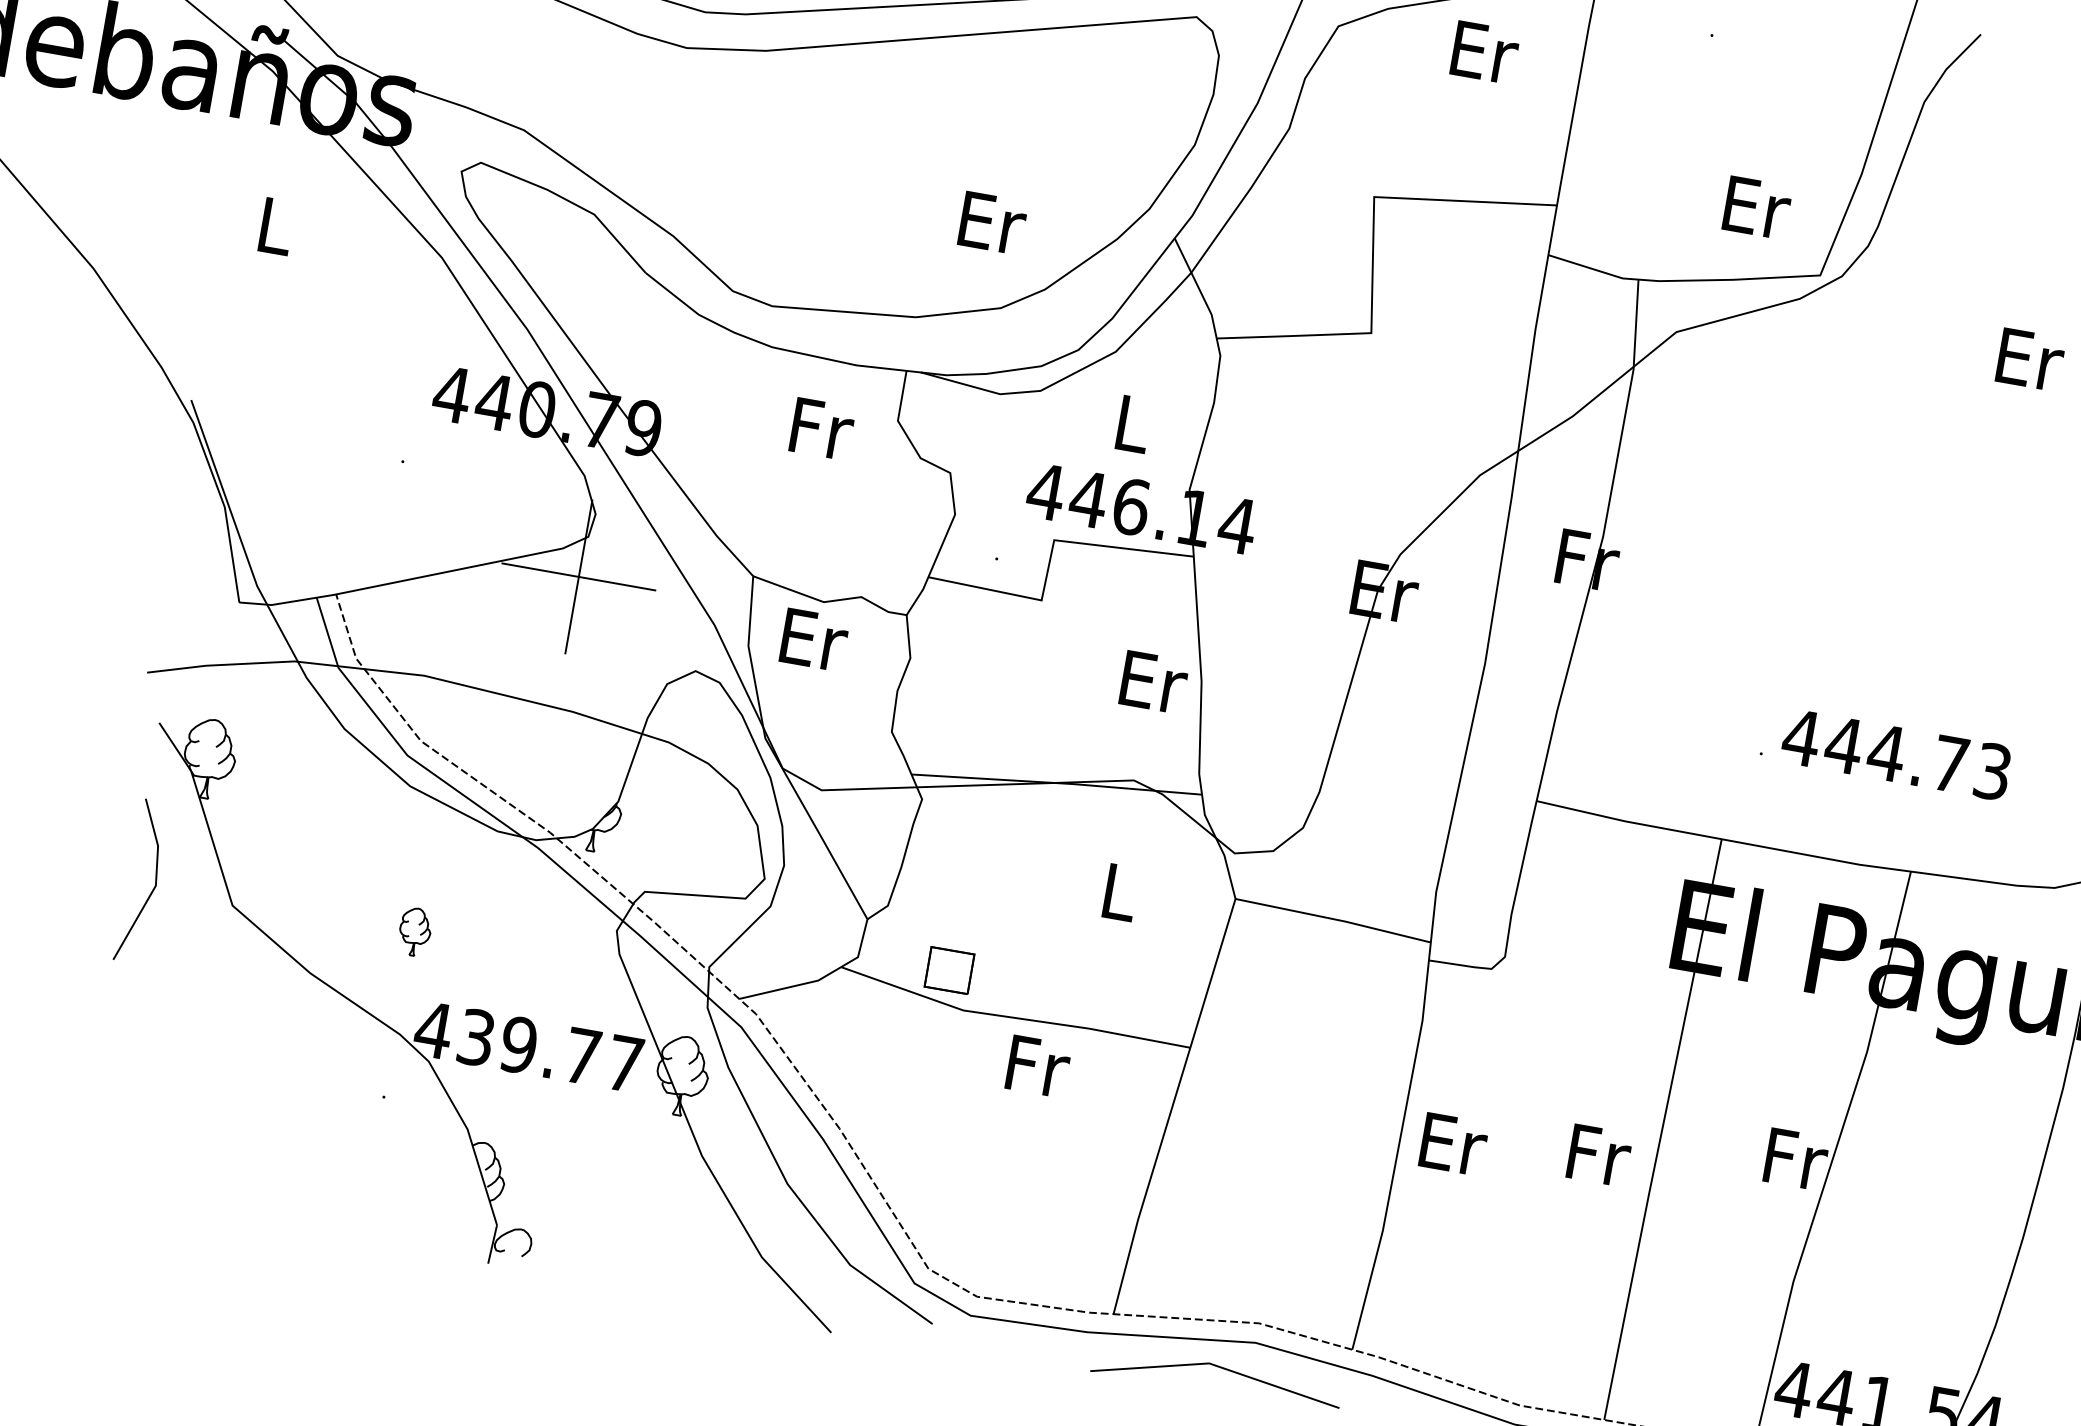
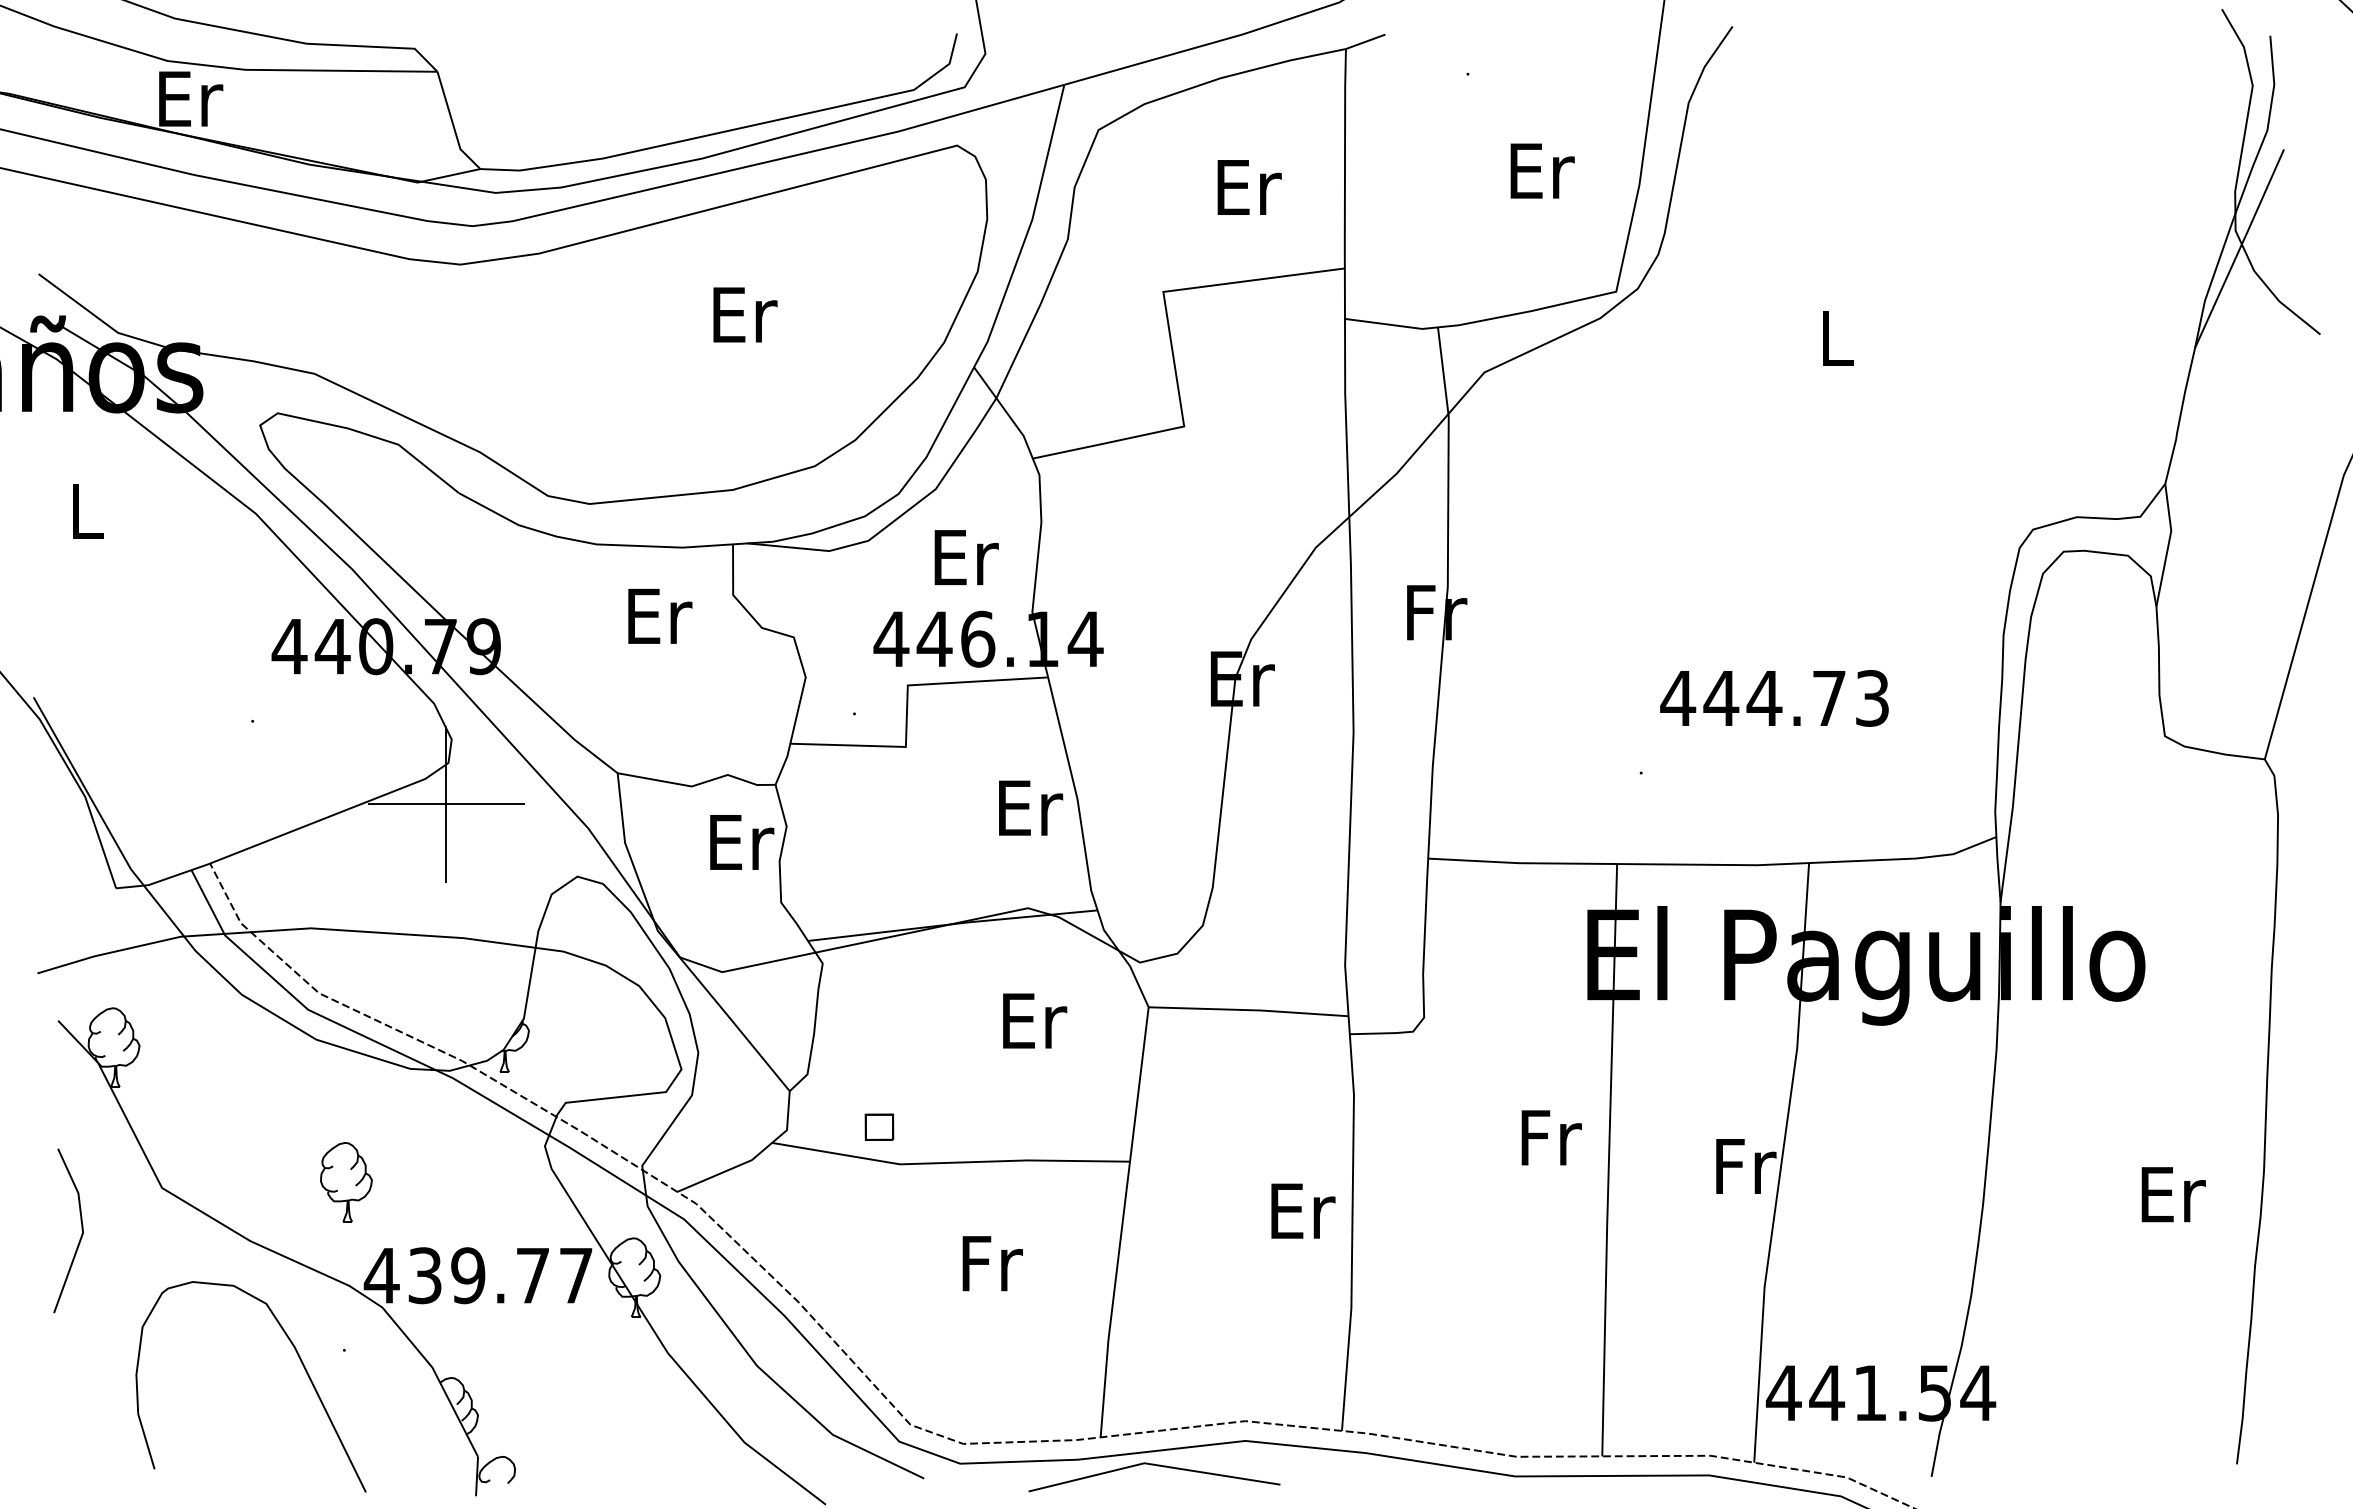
text: (1485, 52) -> (1249, 187), moved
text: (1757, 207) -> (1542, 170), moved
text: (993, 222) -> (745, 314), moved
text: (2031, 359) -> (1838, 337), Er -> L
text: (1134, 424) -> (966, 557), L -> Er
text: (822, 428) -> (660, 615), Fr -> Er
text: (814, 640) -> (742, 842), moved
text: (1896, 754) -> (1774, 698), moved
line: (154, 882) -> (81, 1229), moved
text: (1121, 892) -> (1035, 1020), L -> Er
part: (415, 932) -> (346, 1182), size x1.67
part: (949, 969) -> (879, 1126), size x0.62
text: (1038, 1066) -> (992, 1263), moved
curve: (338, 1100) -> (300, 1361), added
text: (1454, 1143) -> (1303, 1210), moved
text: (1599, 1155) -> (1551, 1137), moved
line: (1220, 1368) -> (1156, 1466), moved

